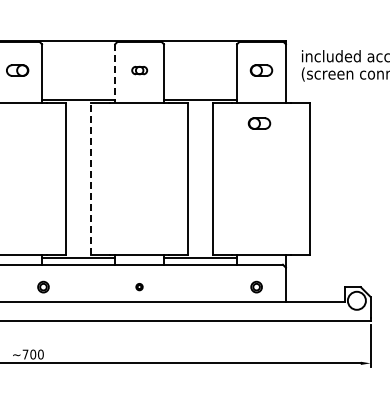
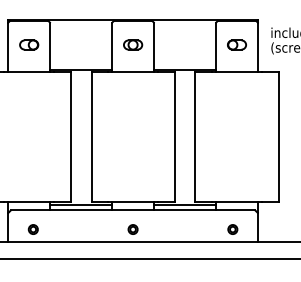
part: (139, 70) -> (133, 44), size x1.43
line: (115, 74) -> (112, 48), dashed -> solid
part: (259, 123) -> (235, 90), removed
line: (90, 178) -> (91, 136), dashed -> solid
part: (43, 286) -> (33, 229), moved
part: (139, 286) -> (133, 229), size x1.67

